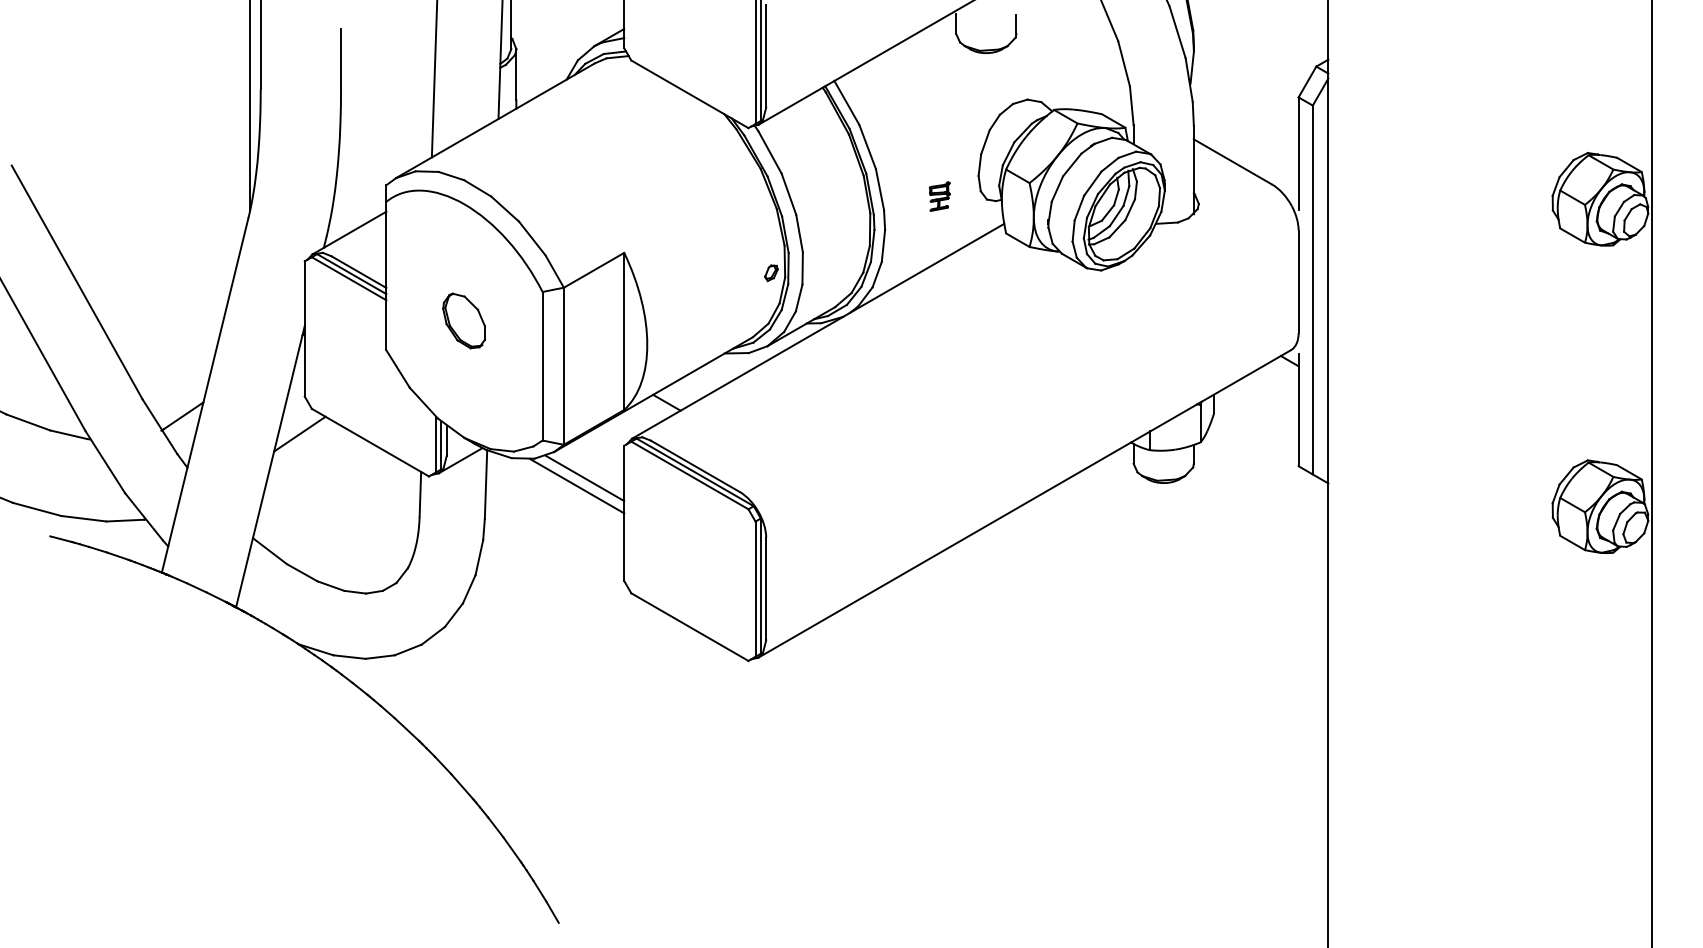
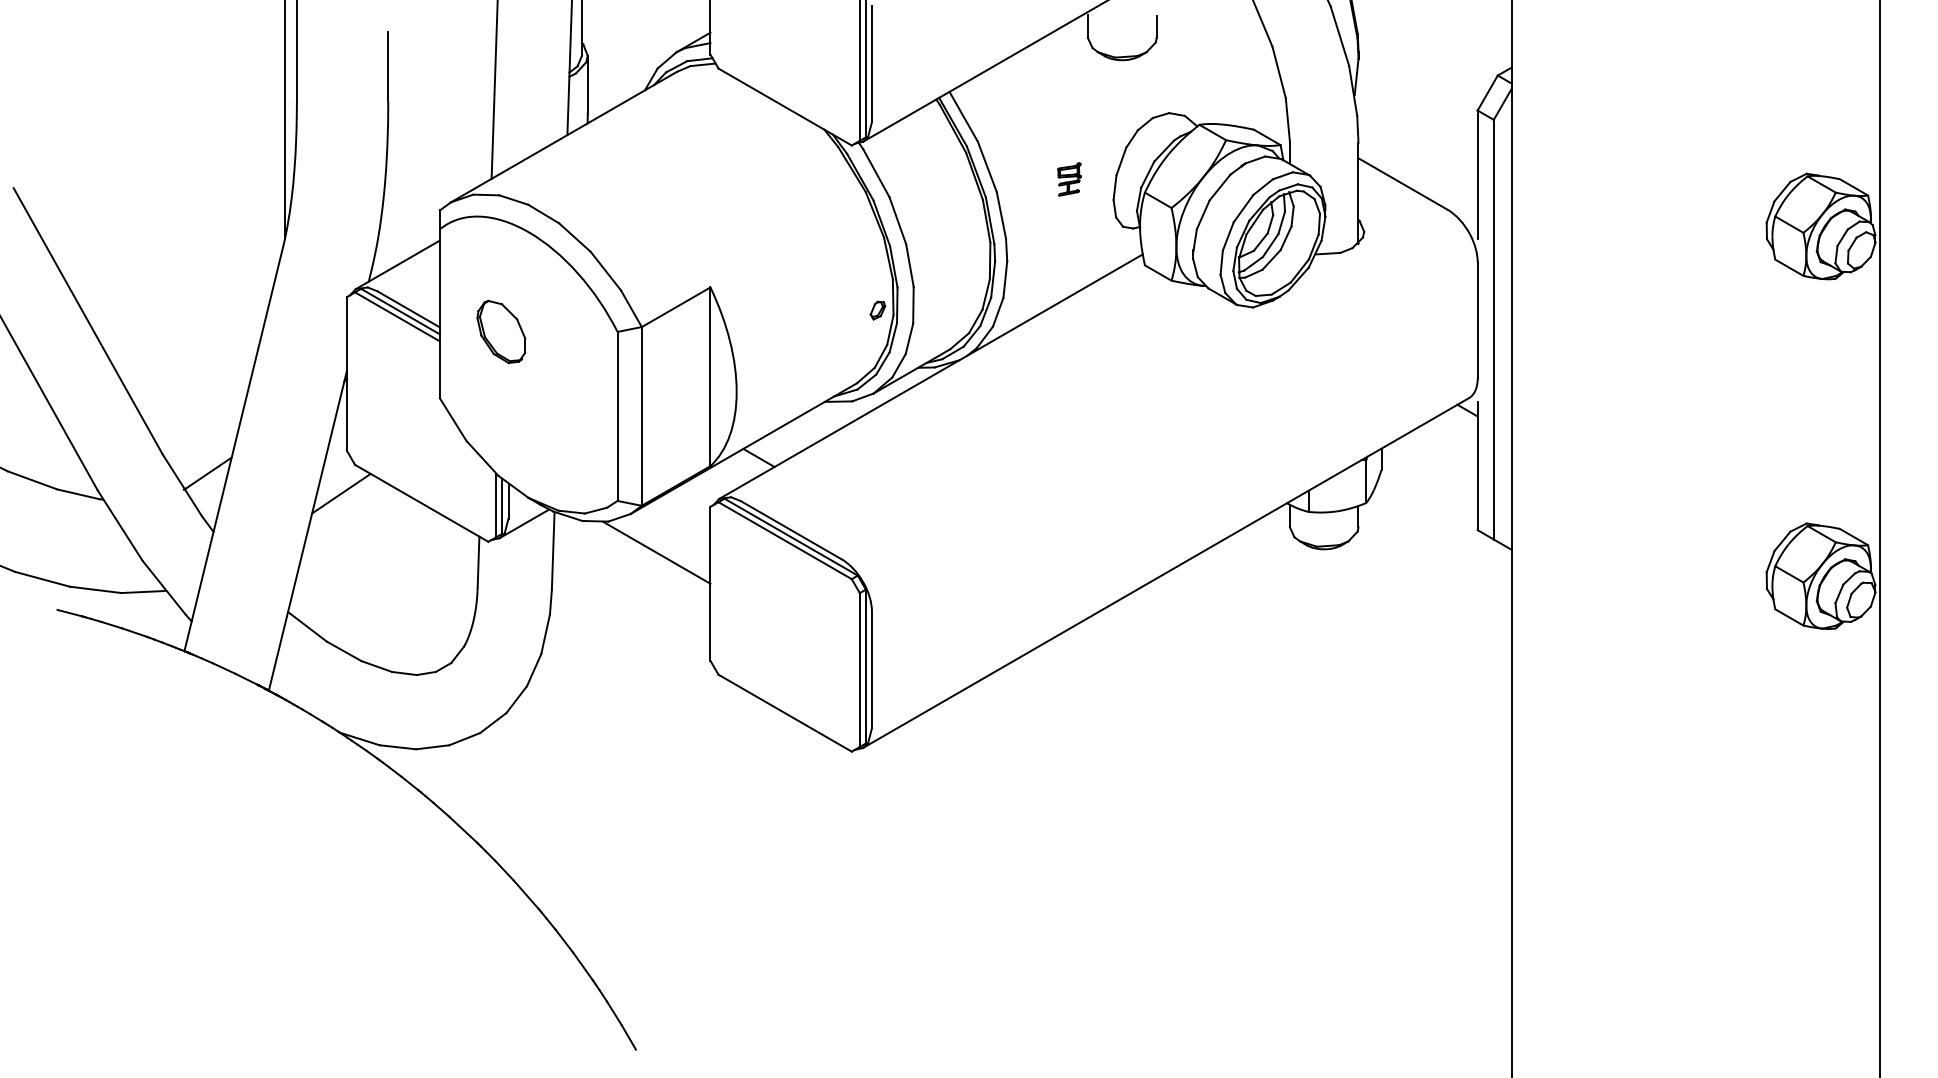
part: (939, 196) -> (1069, 179), moved
part: (464, 320) -> (501, 331), moved
line: (584, 477) -> (665, 543), removed

